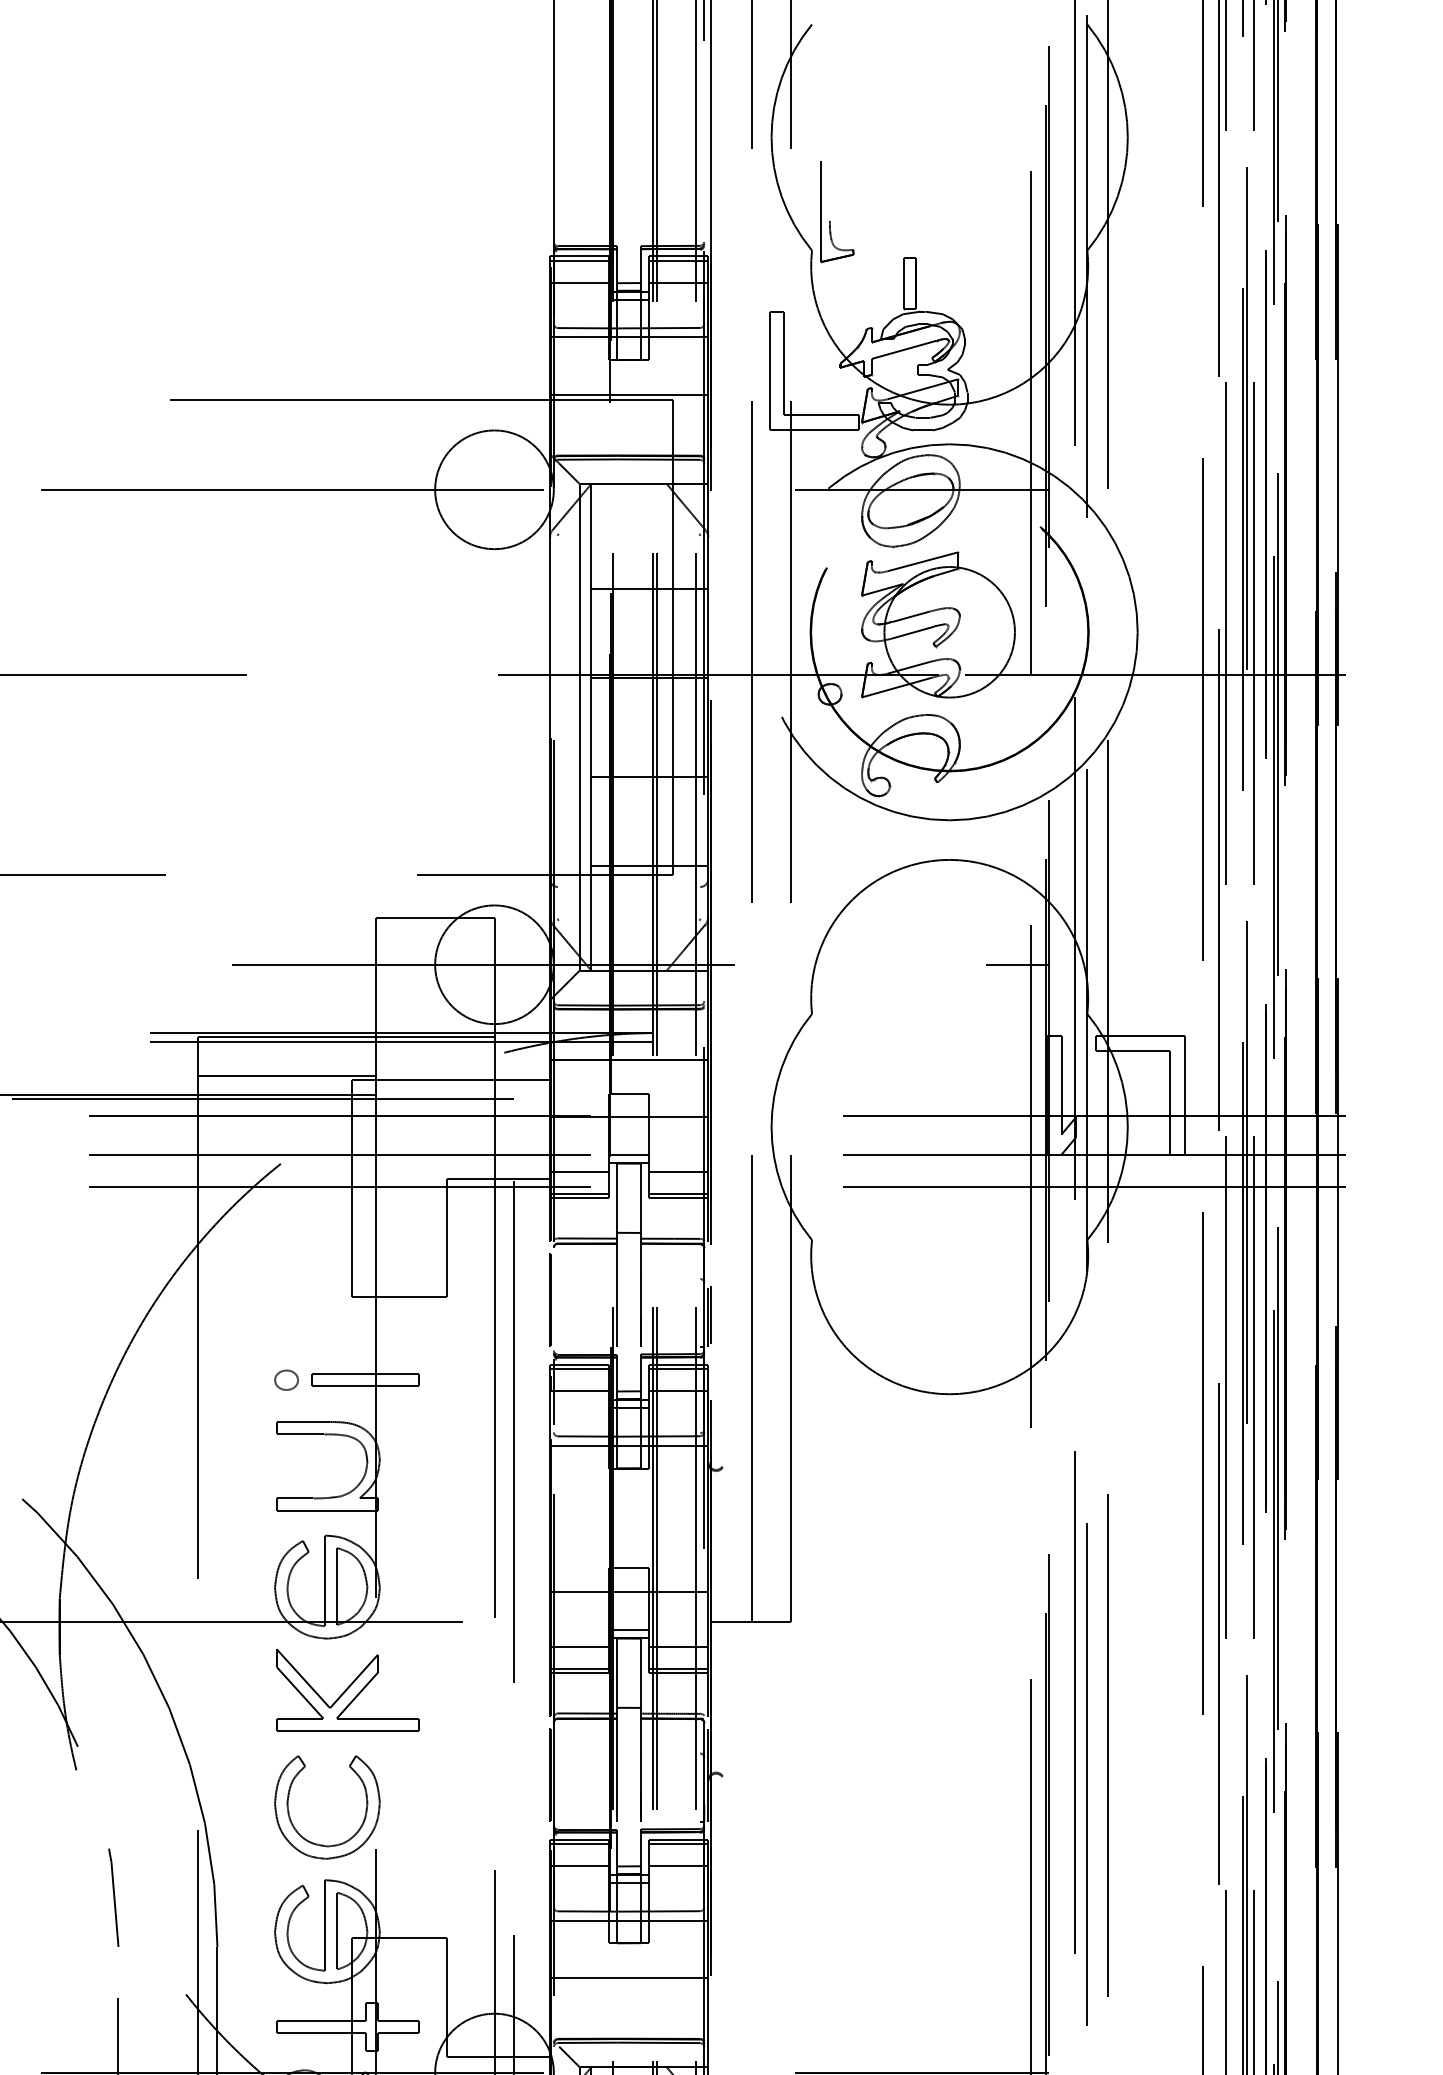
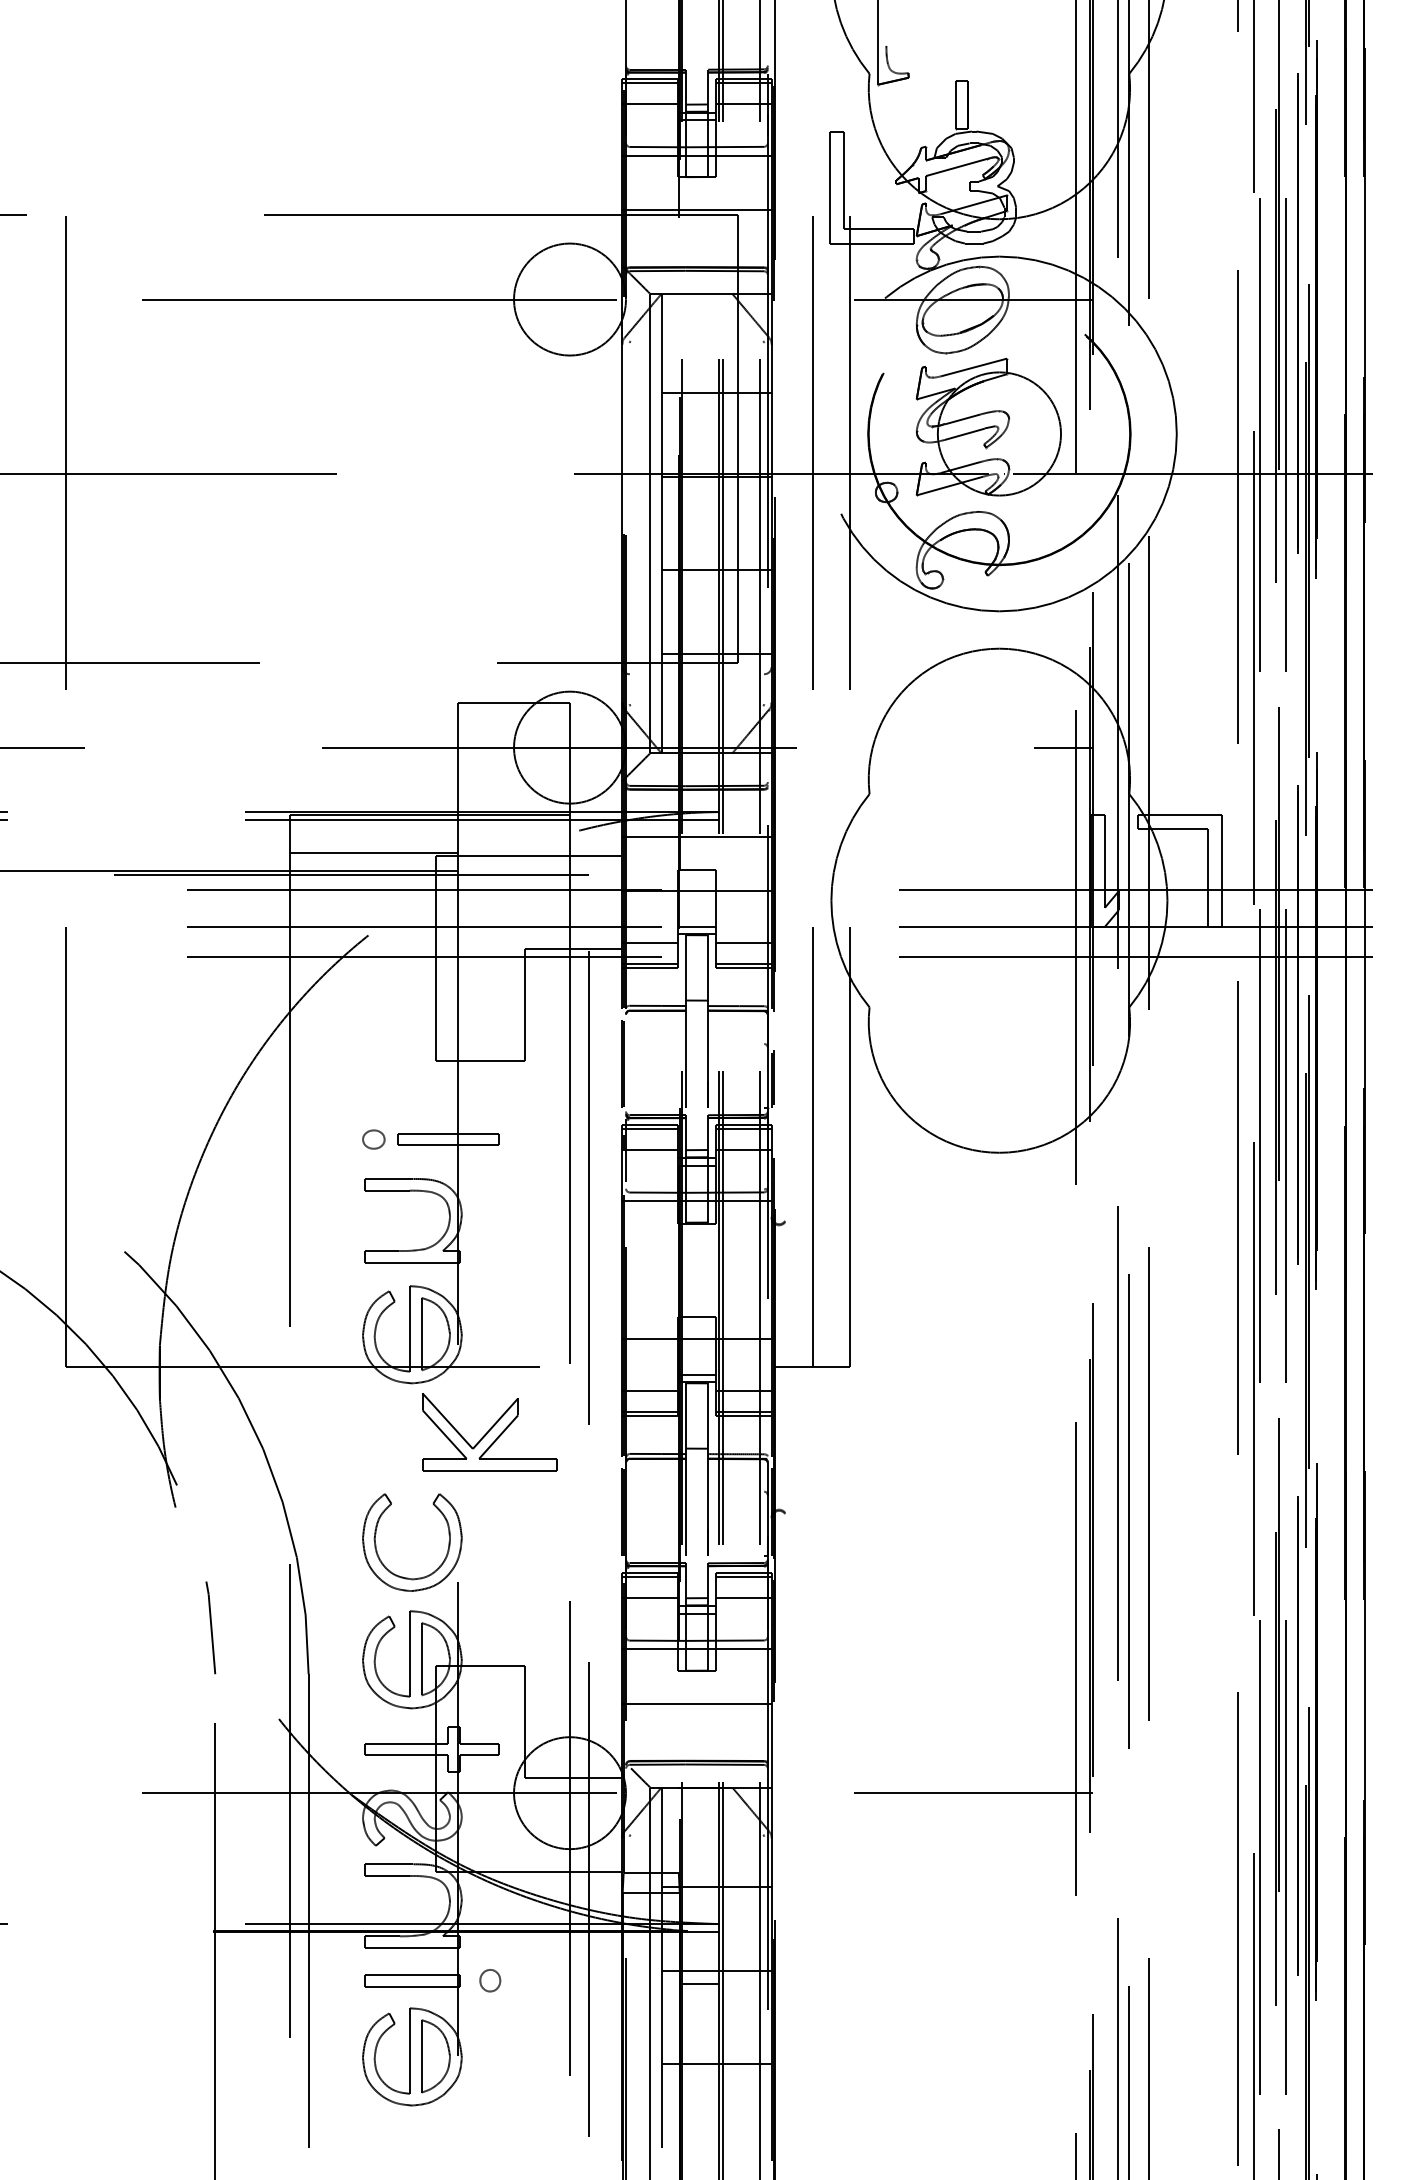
part: (347, 1690) -> (489, 1432), moved

